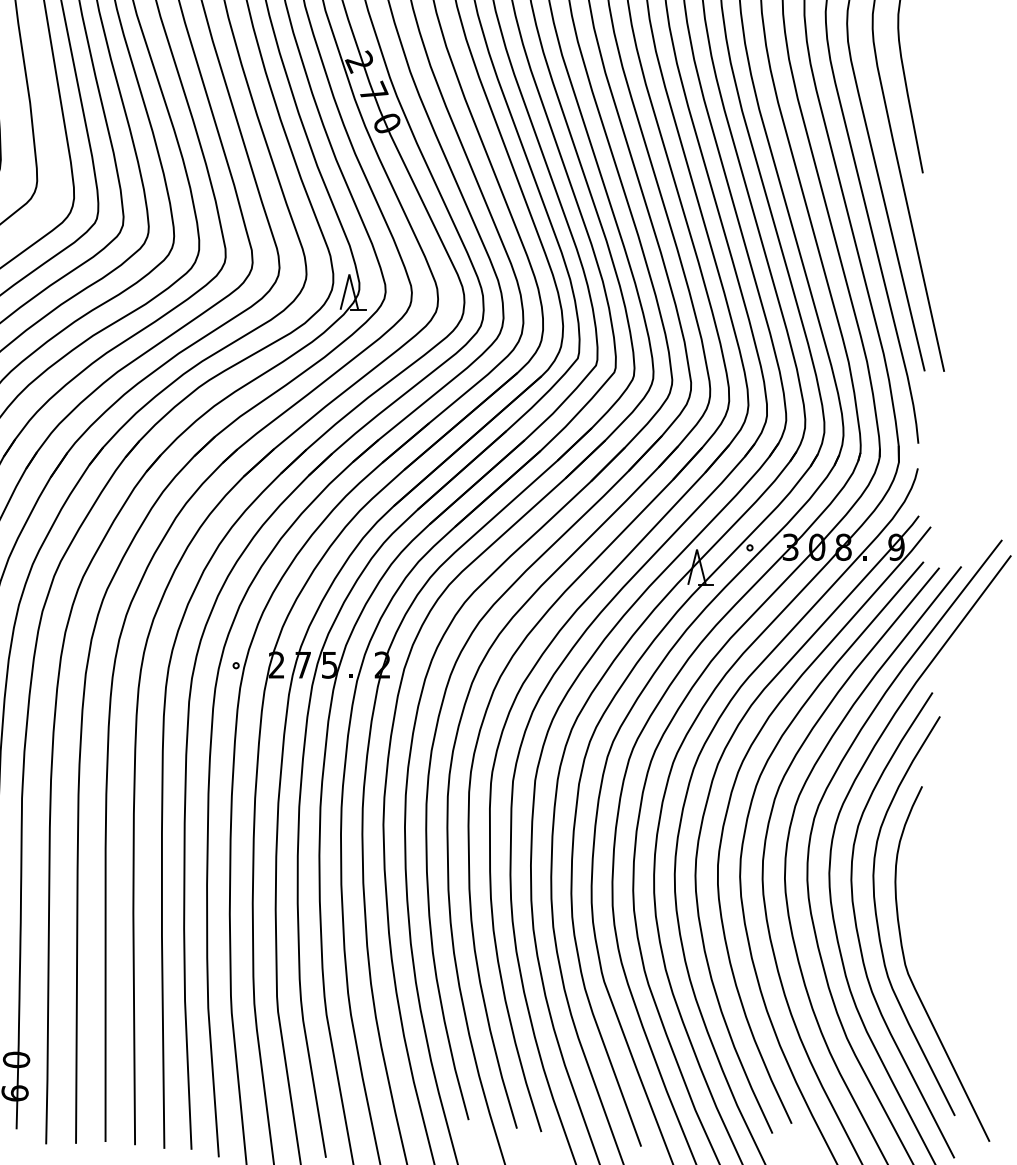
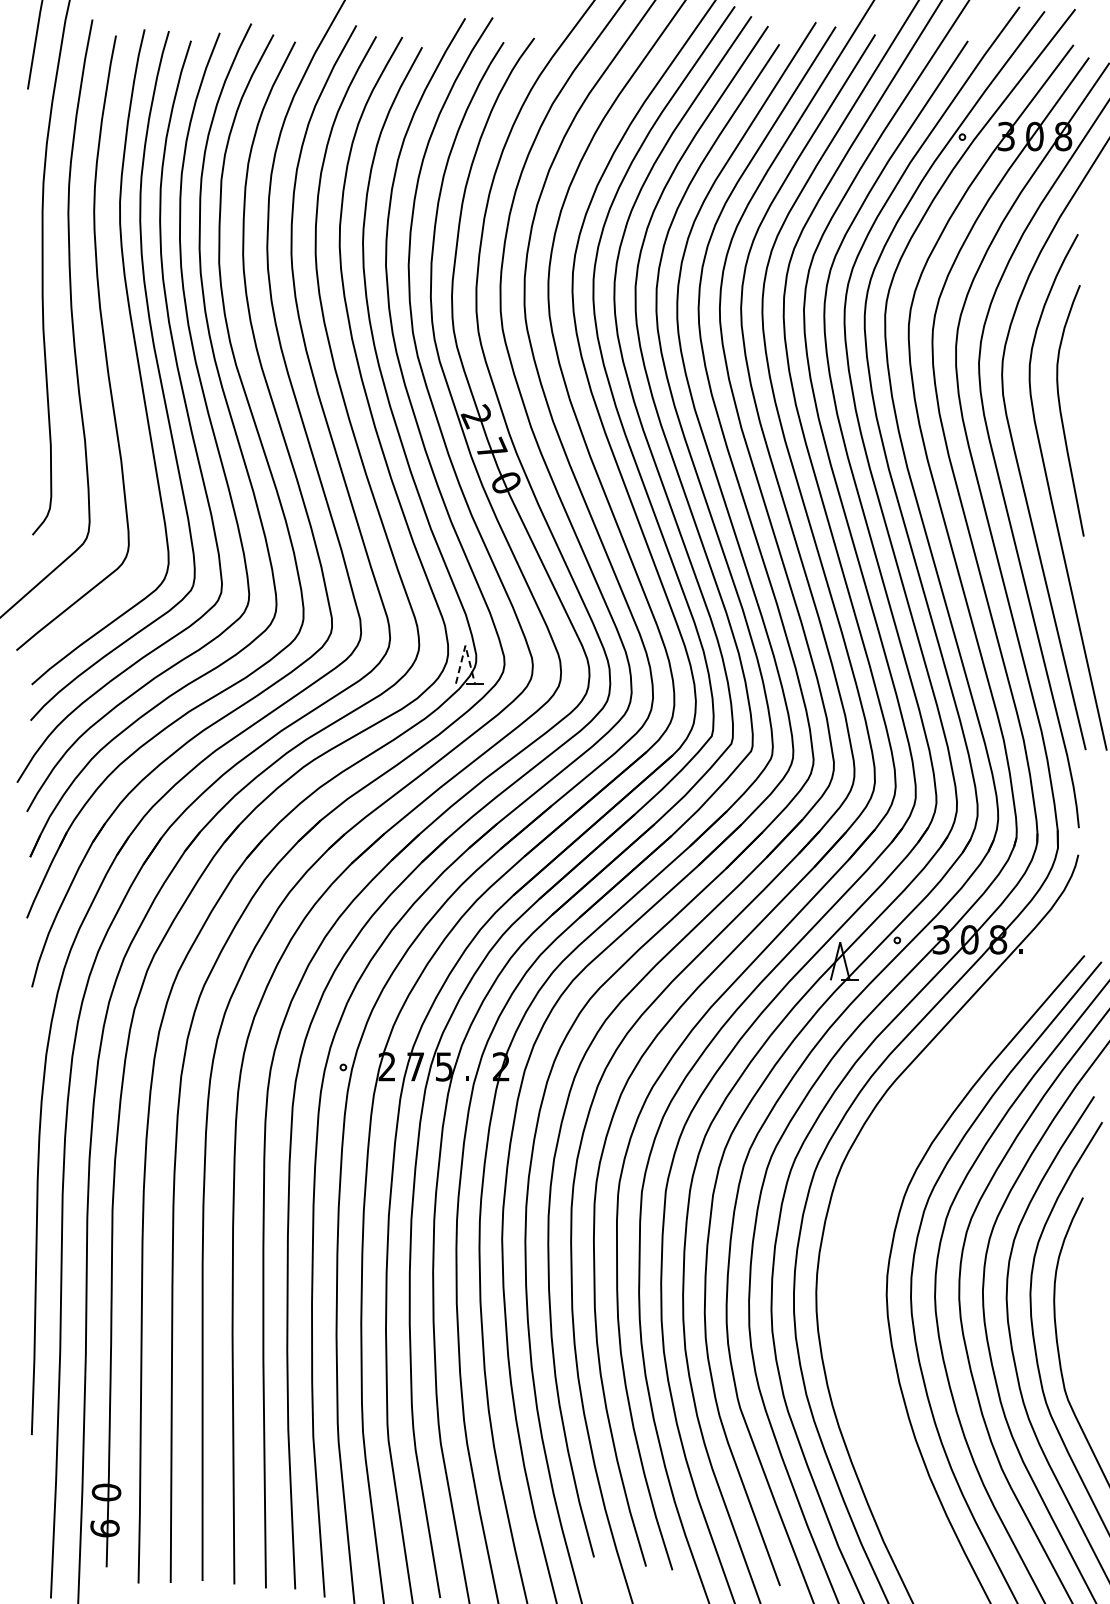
line: (349, 274) -> (465, 645), solid -> dashed
part: (729, 804) -> (875, 1217), removed

